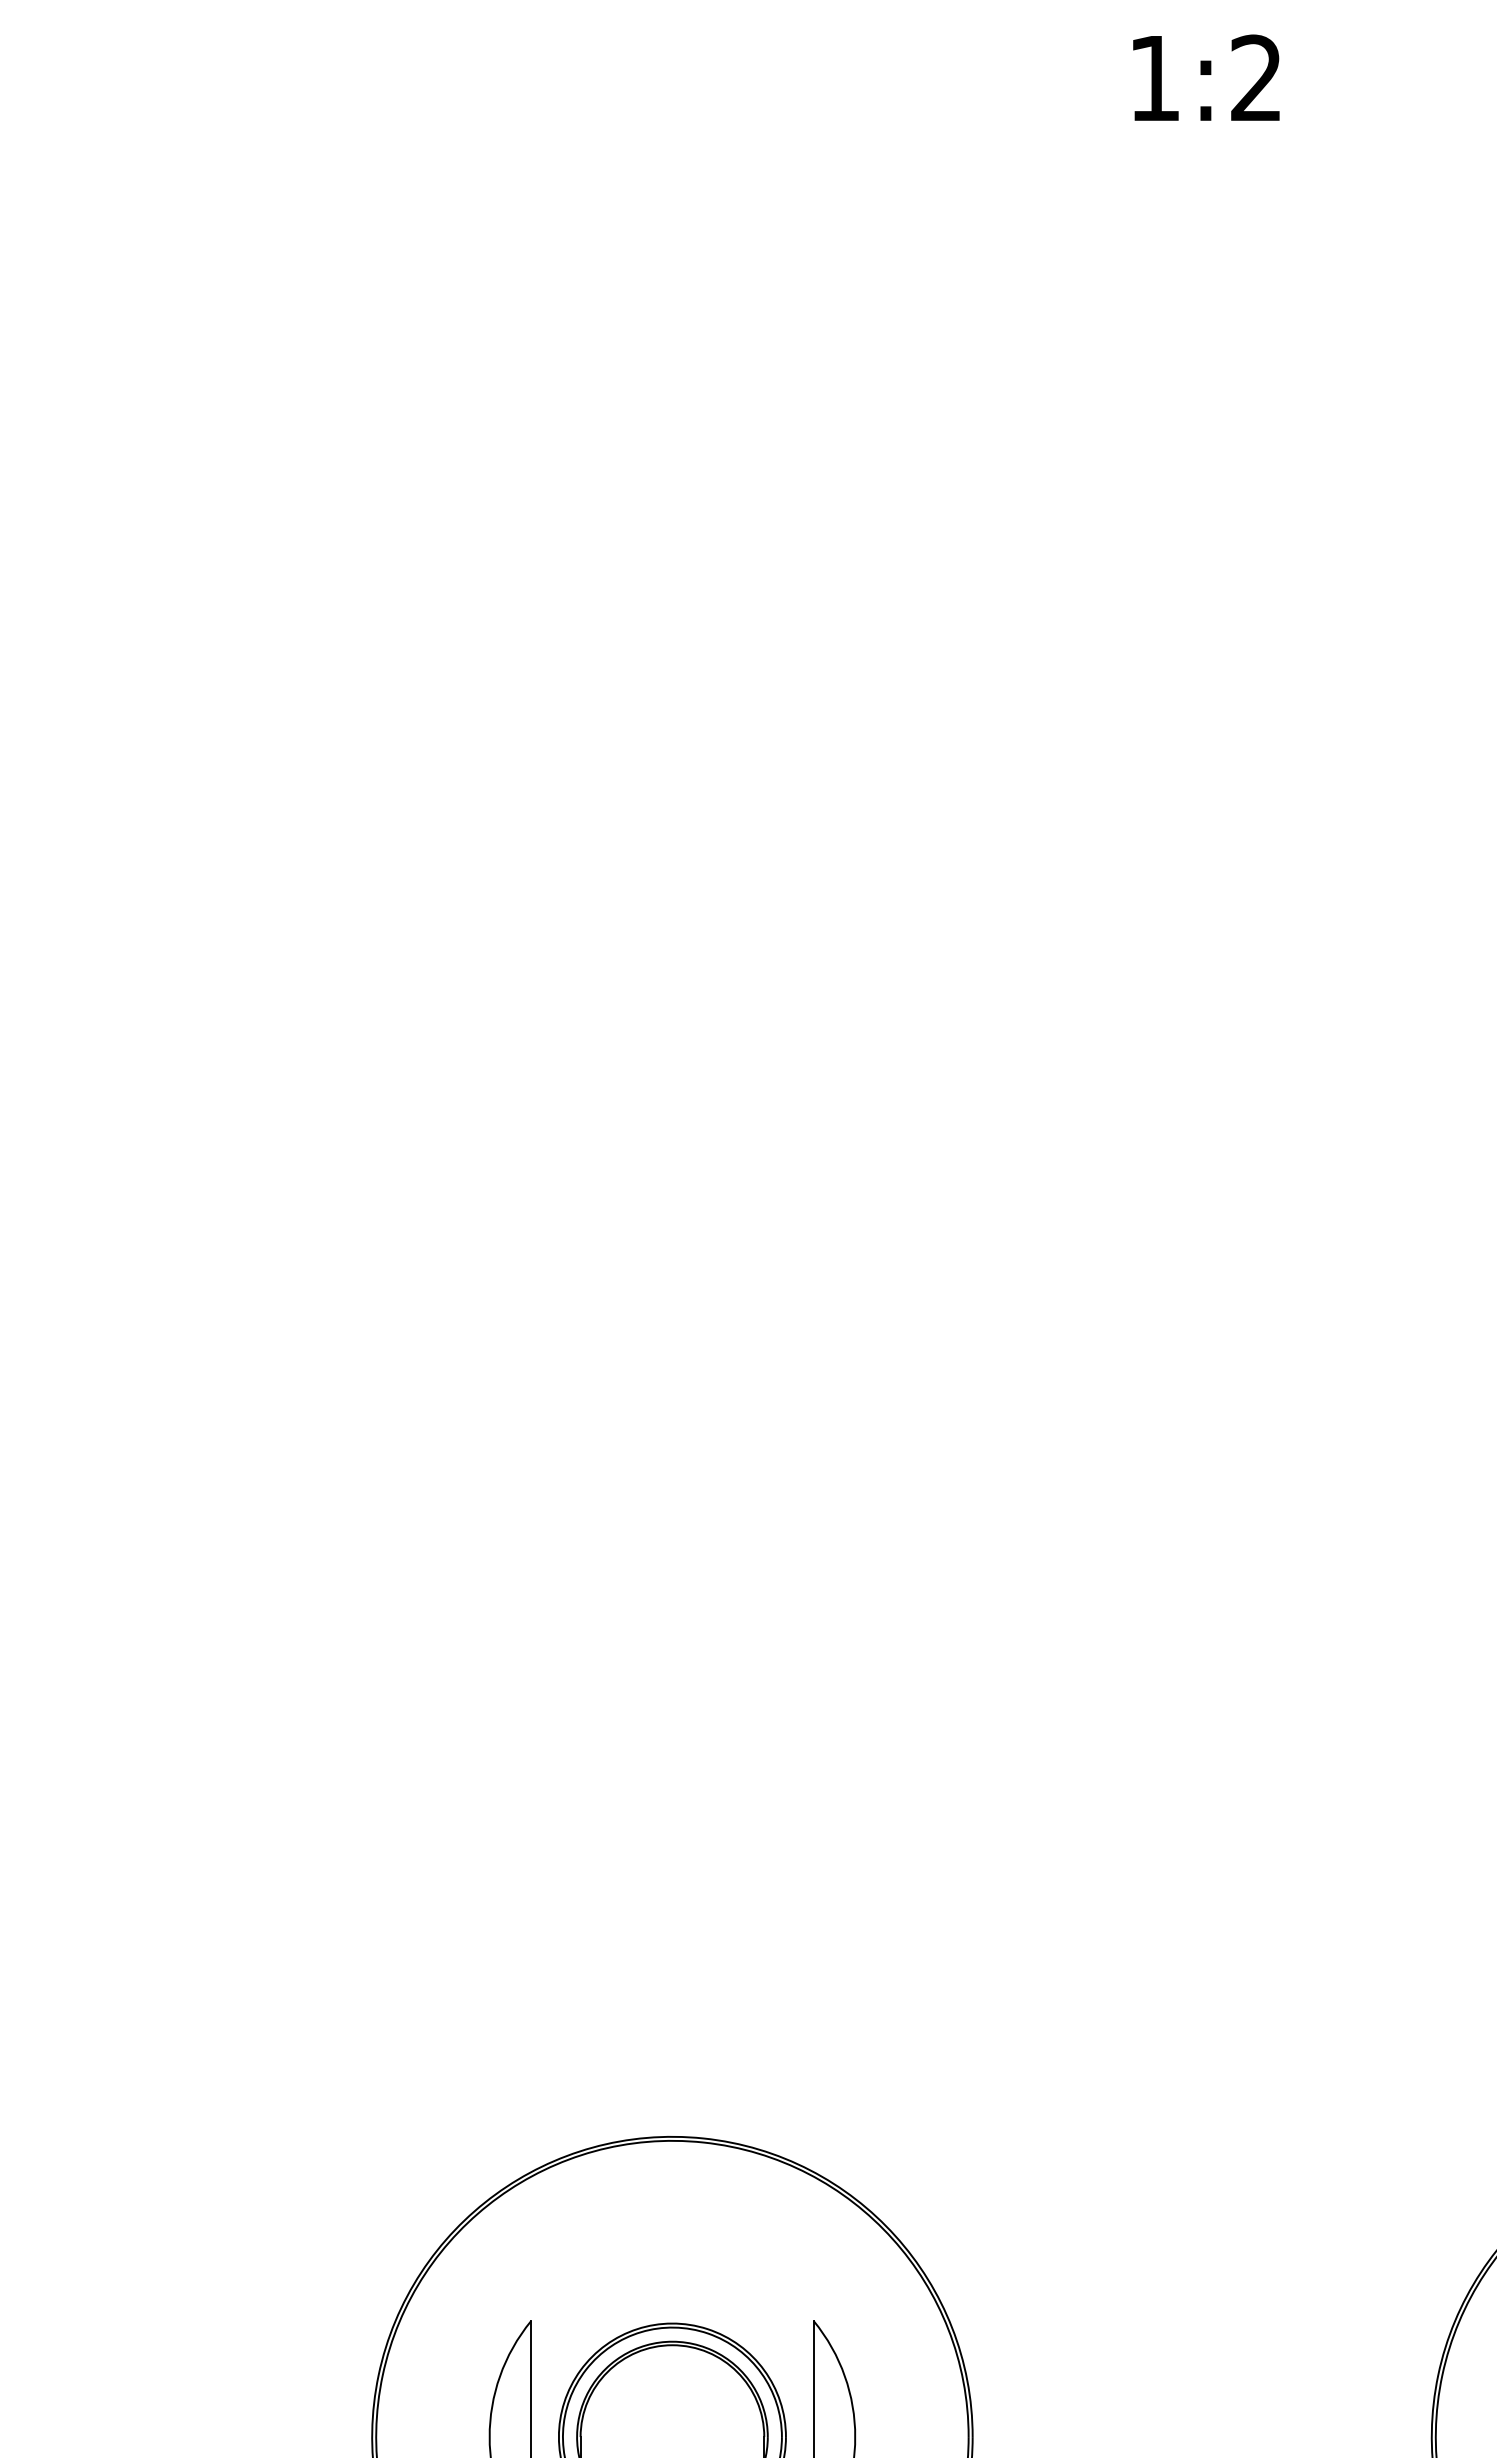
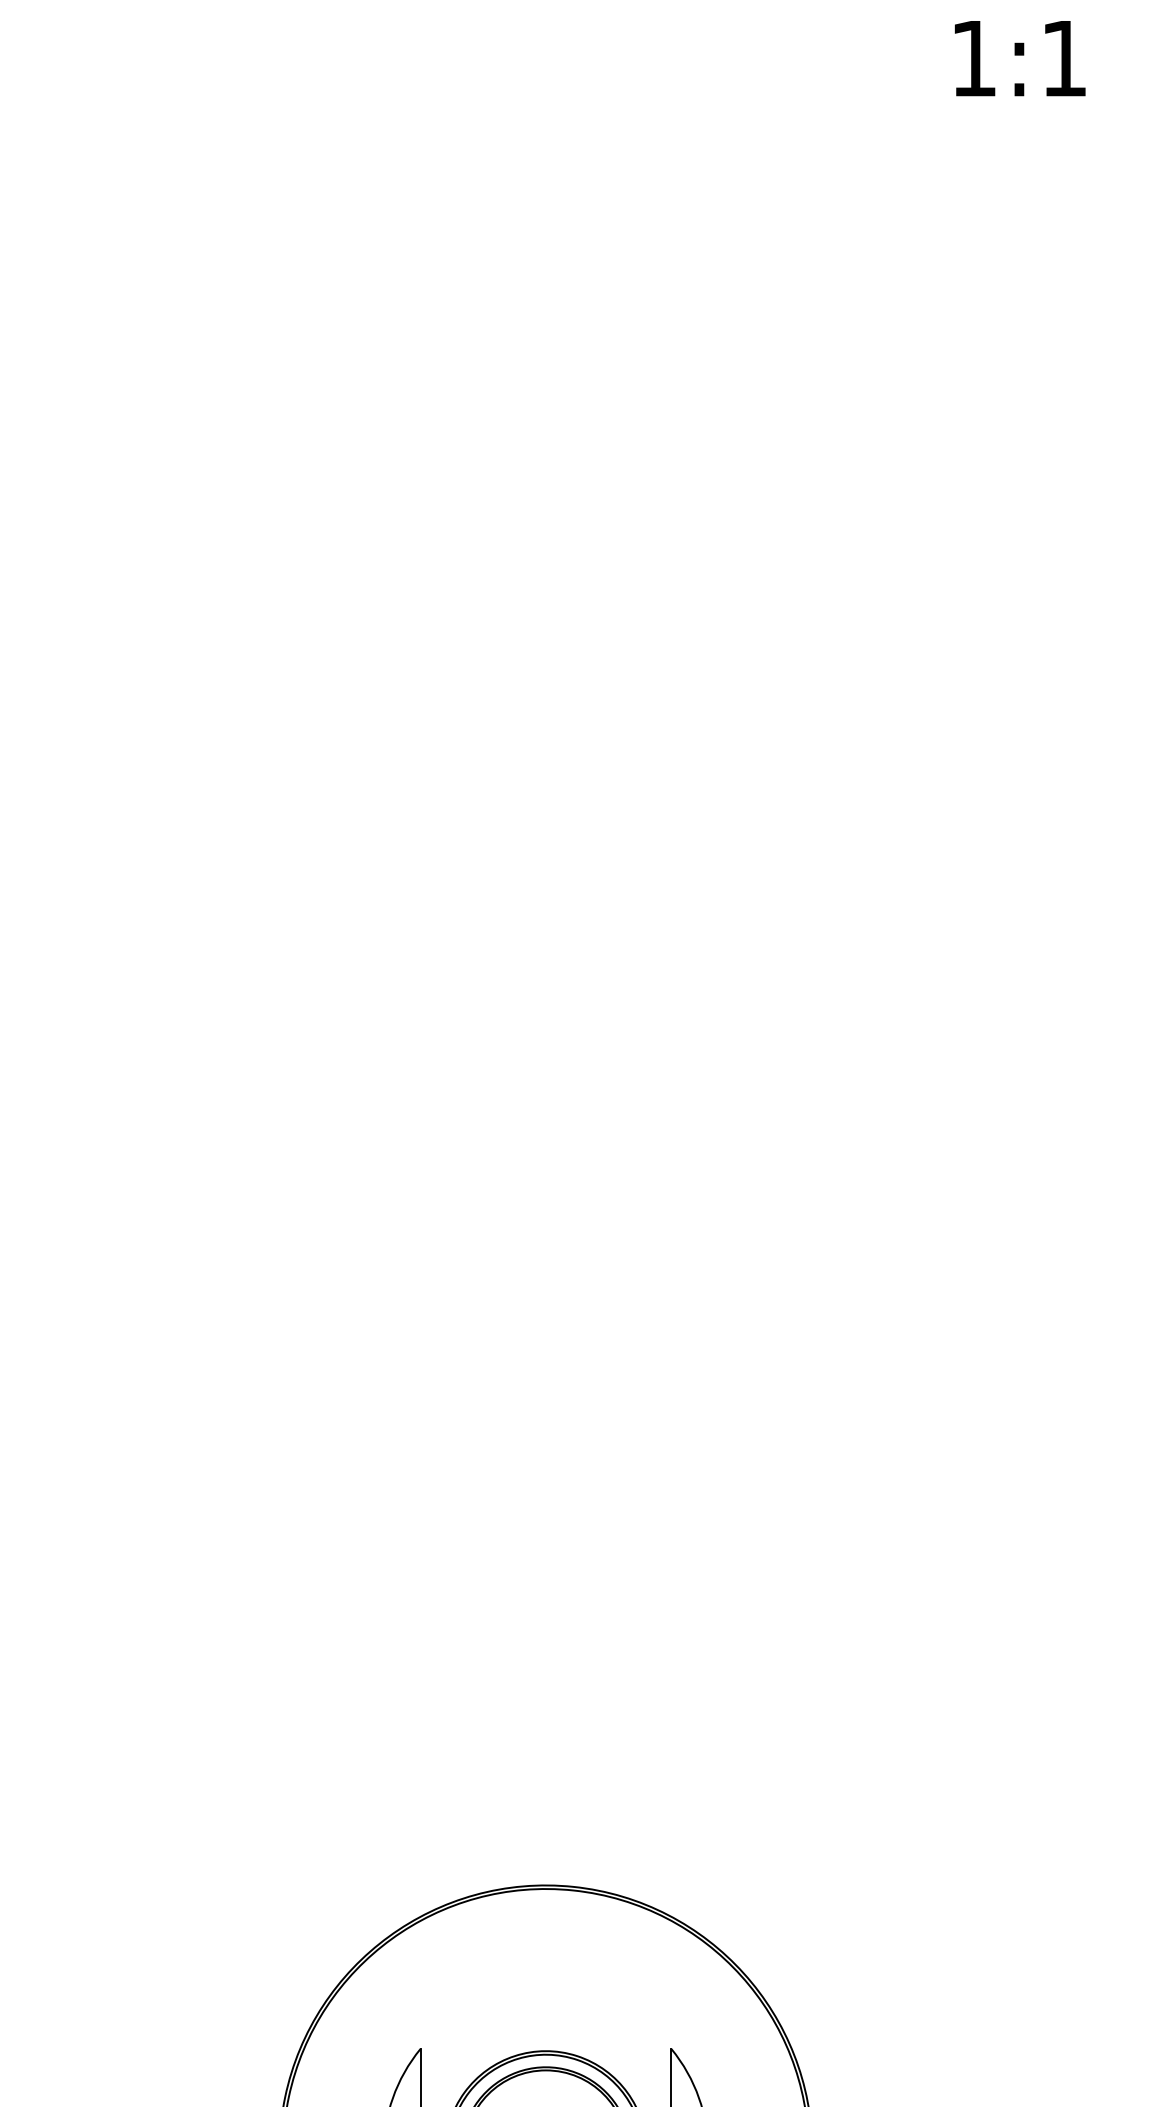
text: (1255, 77) -> (1063, 57), 1:2 -> 1:1

